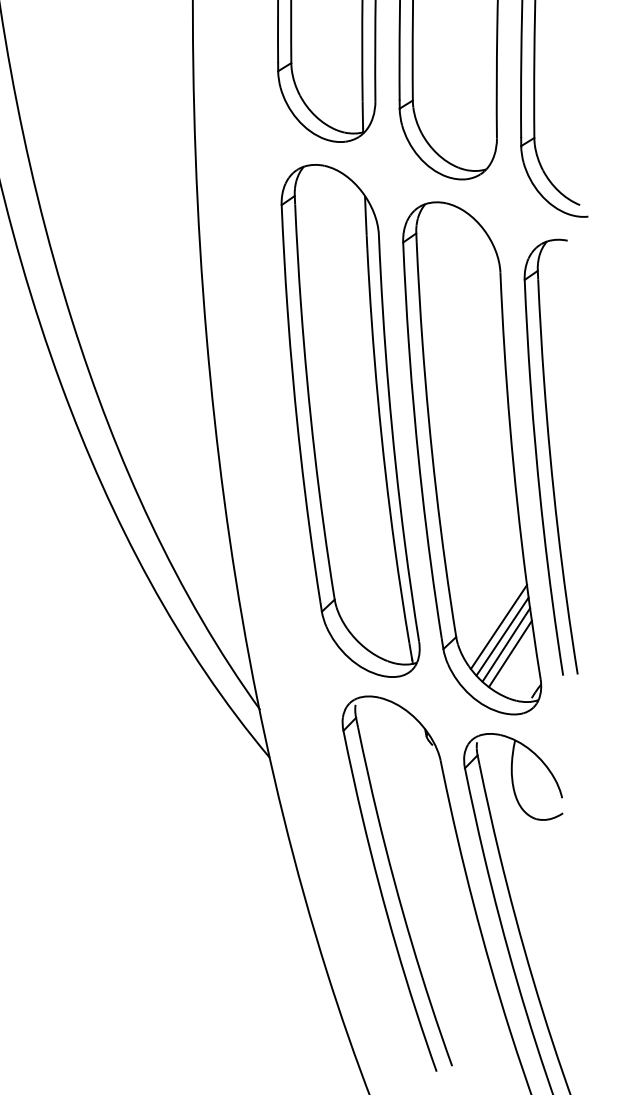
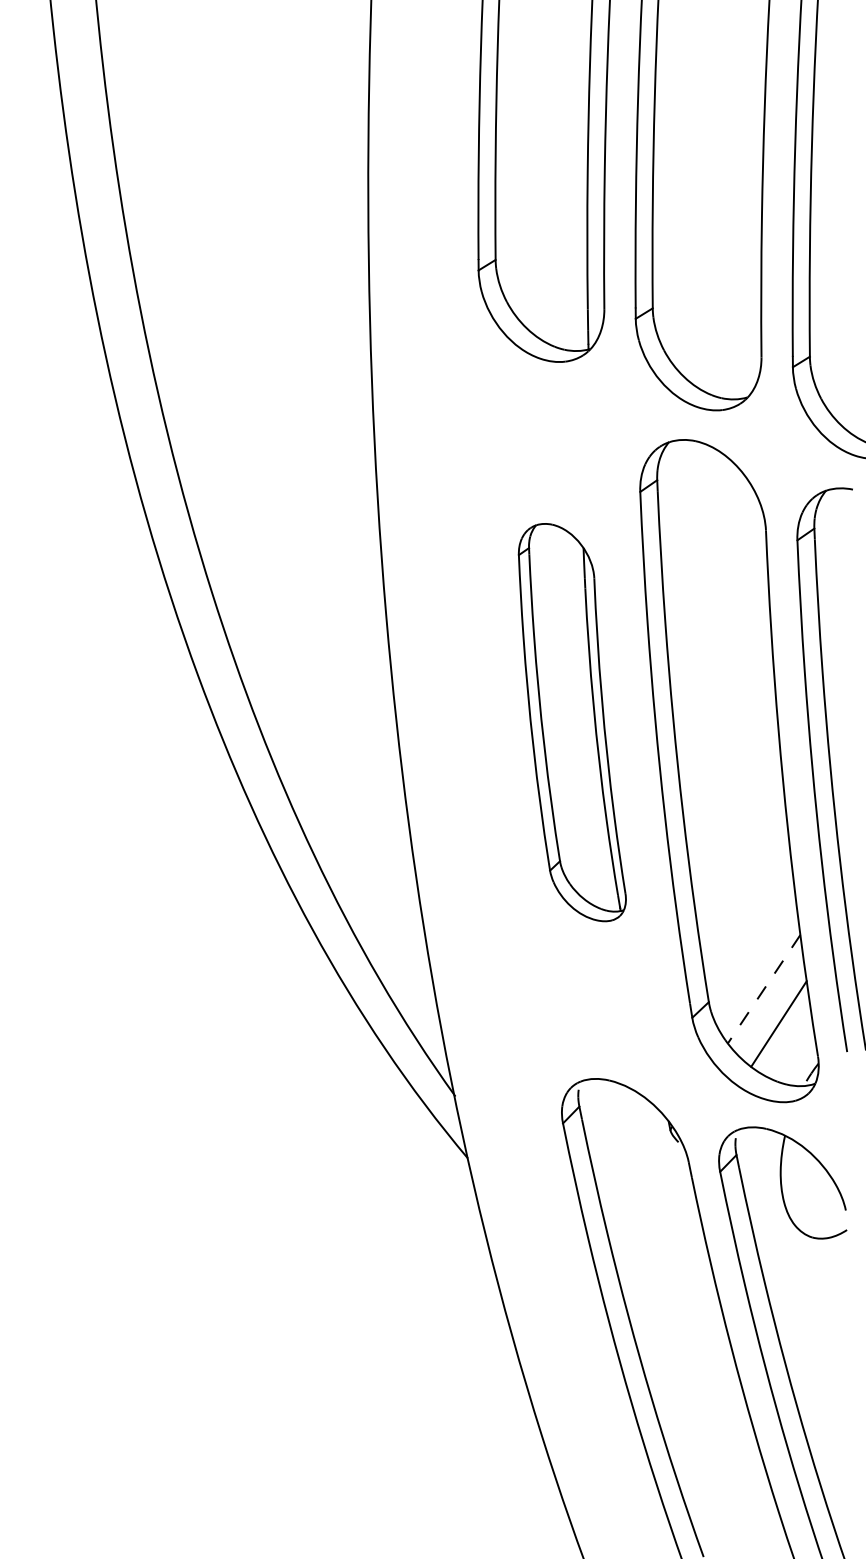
part: (350, 420) -> (572, 722), size x0.6
line: (498, 627) -> (763, 989), solid -> dashed
line: (502, 636) -> (768, 1001), removed
line: (506, 644) -> (773, 1011), removed

